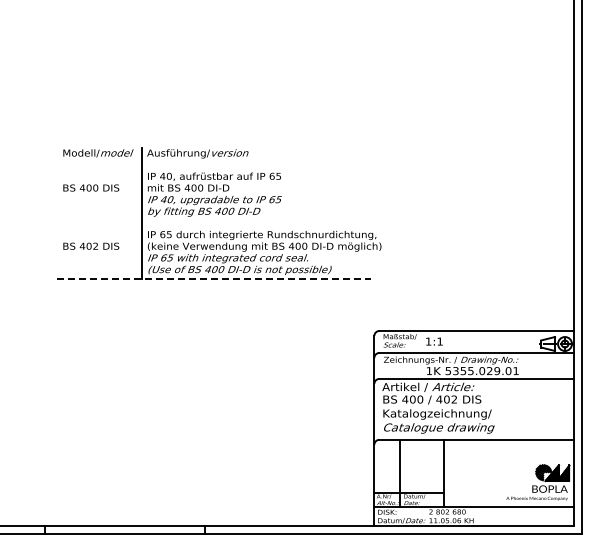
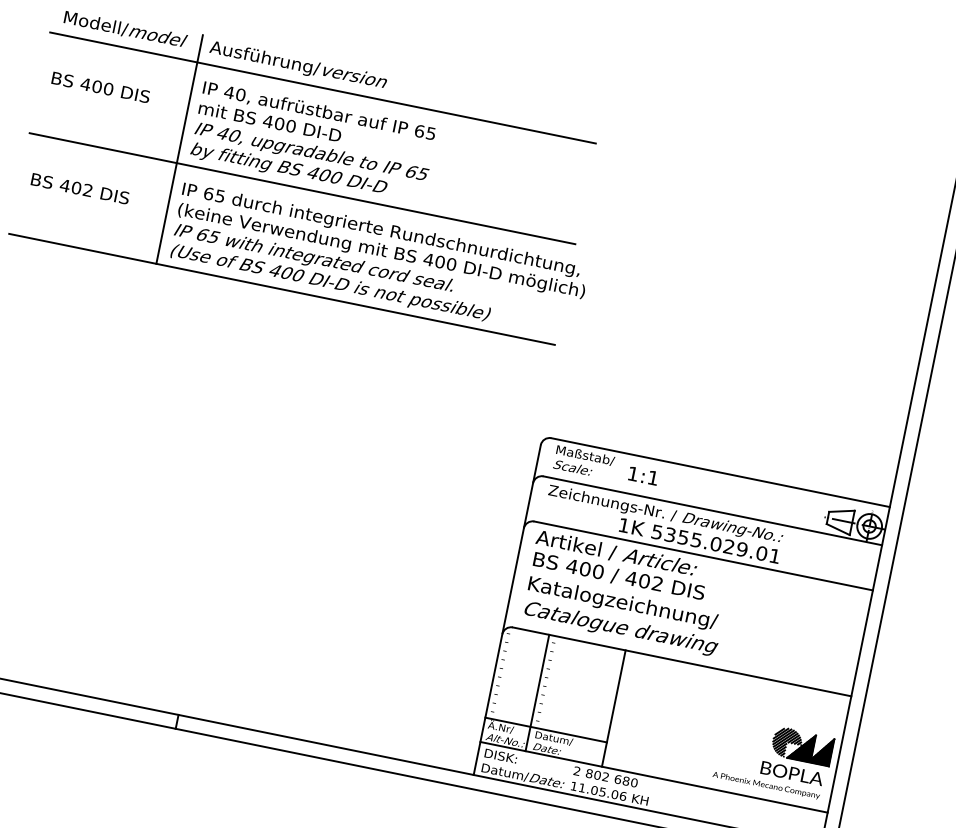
line: (213, 163) -> (322, 88), added
line: (213, 221) -> (301, 188), added
line: (213, 279) -> (281, 289), dashed -> solid

